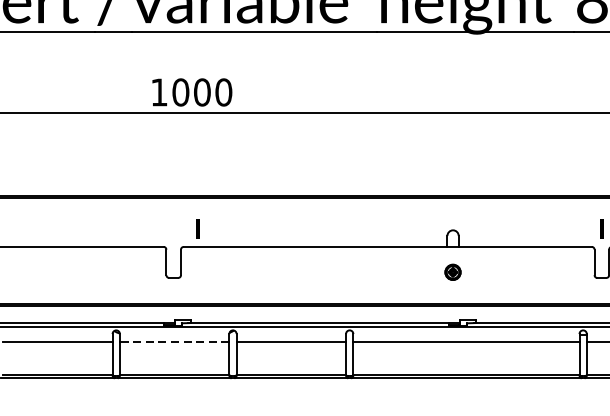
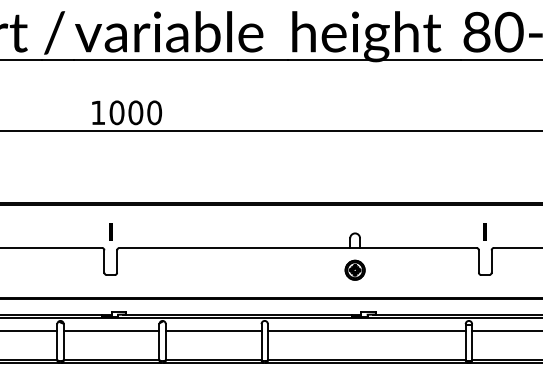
line: (197, 228) -> (110, 231), moved
part: (452, 271) -> (354, 269), size x1.43
line: (174, 341) -> (111, 330), dashed -> solid

